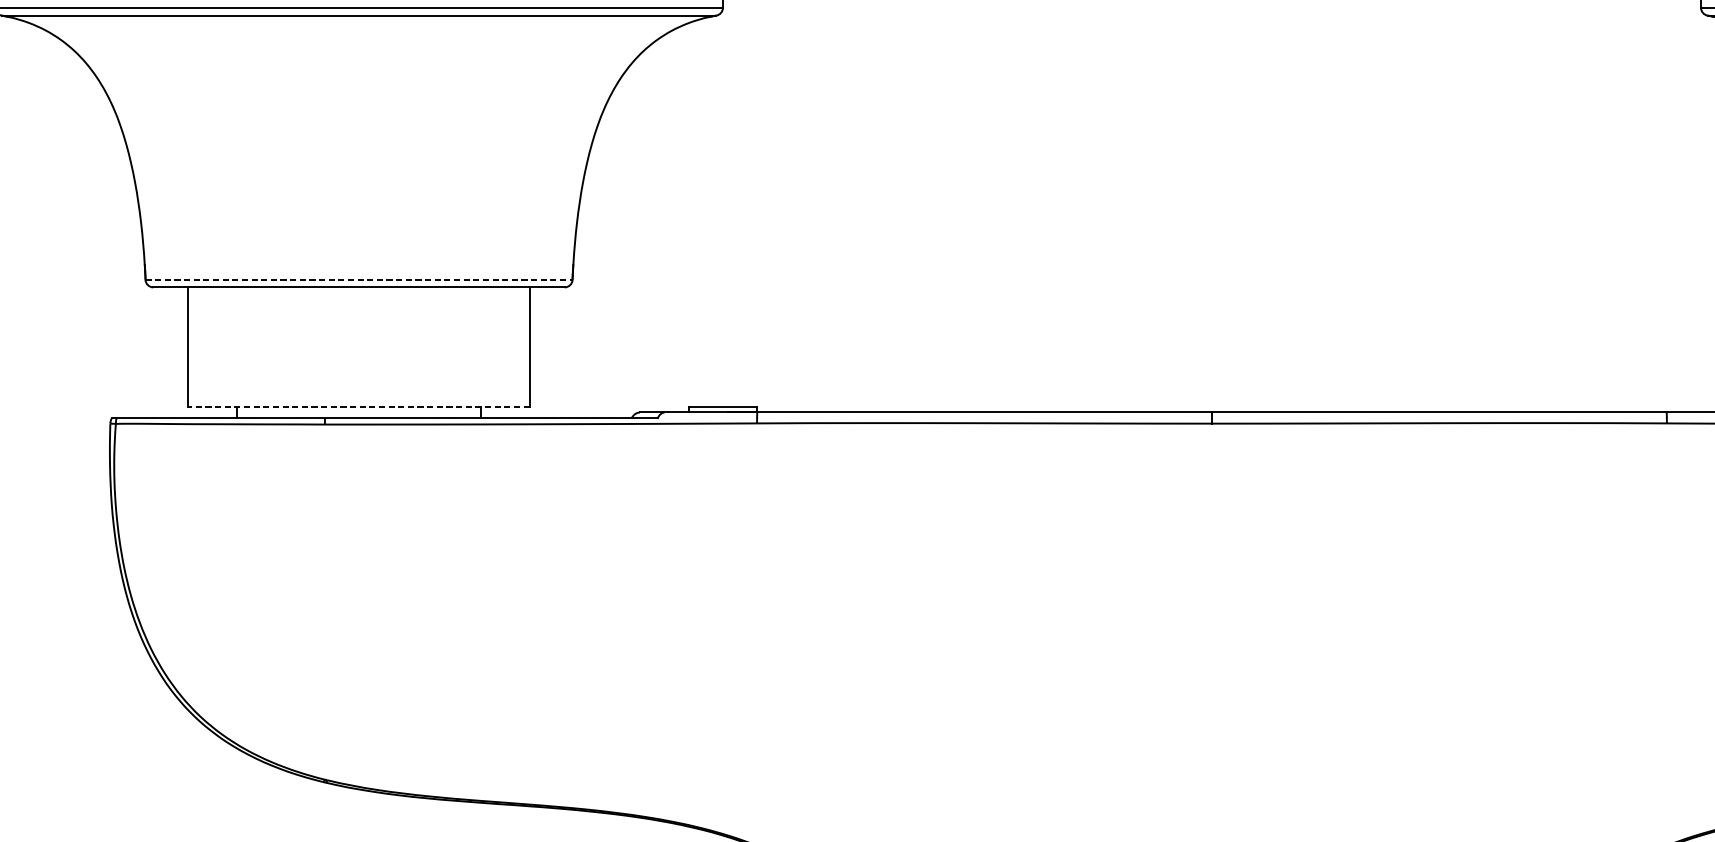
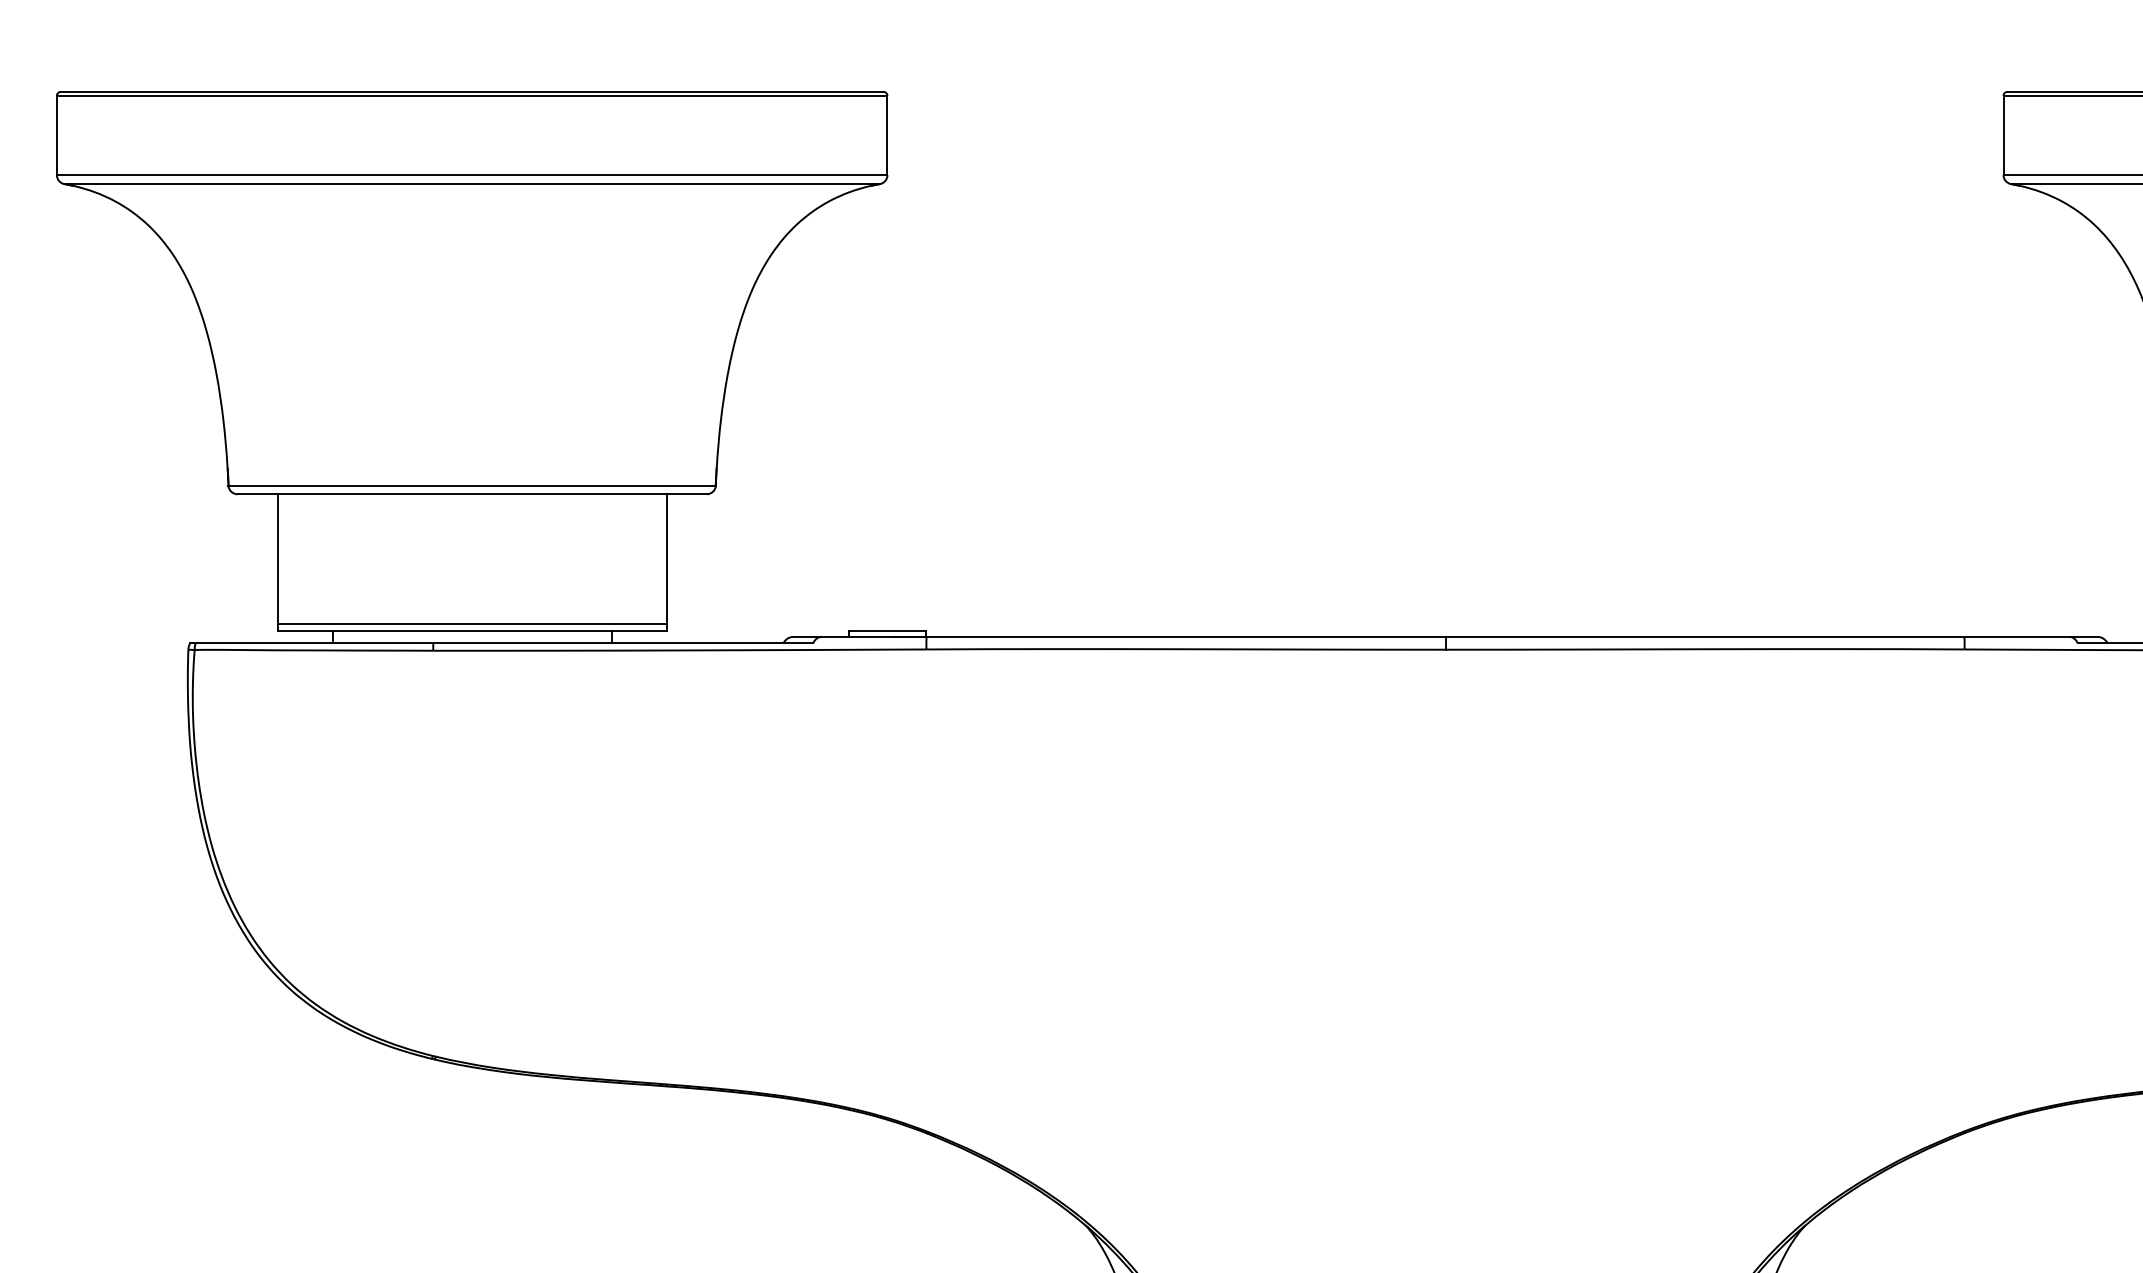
line: (359, 279) -> (472, 485), dashed -> solid
line: (358, 401) -> (471, 624), added
line: (359, 406) -> (472, 630), dashed -> solid

